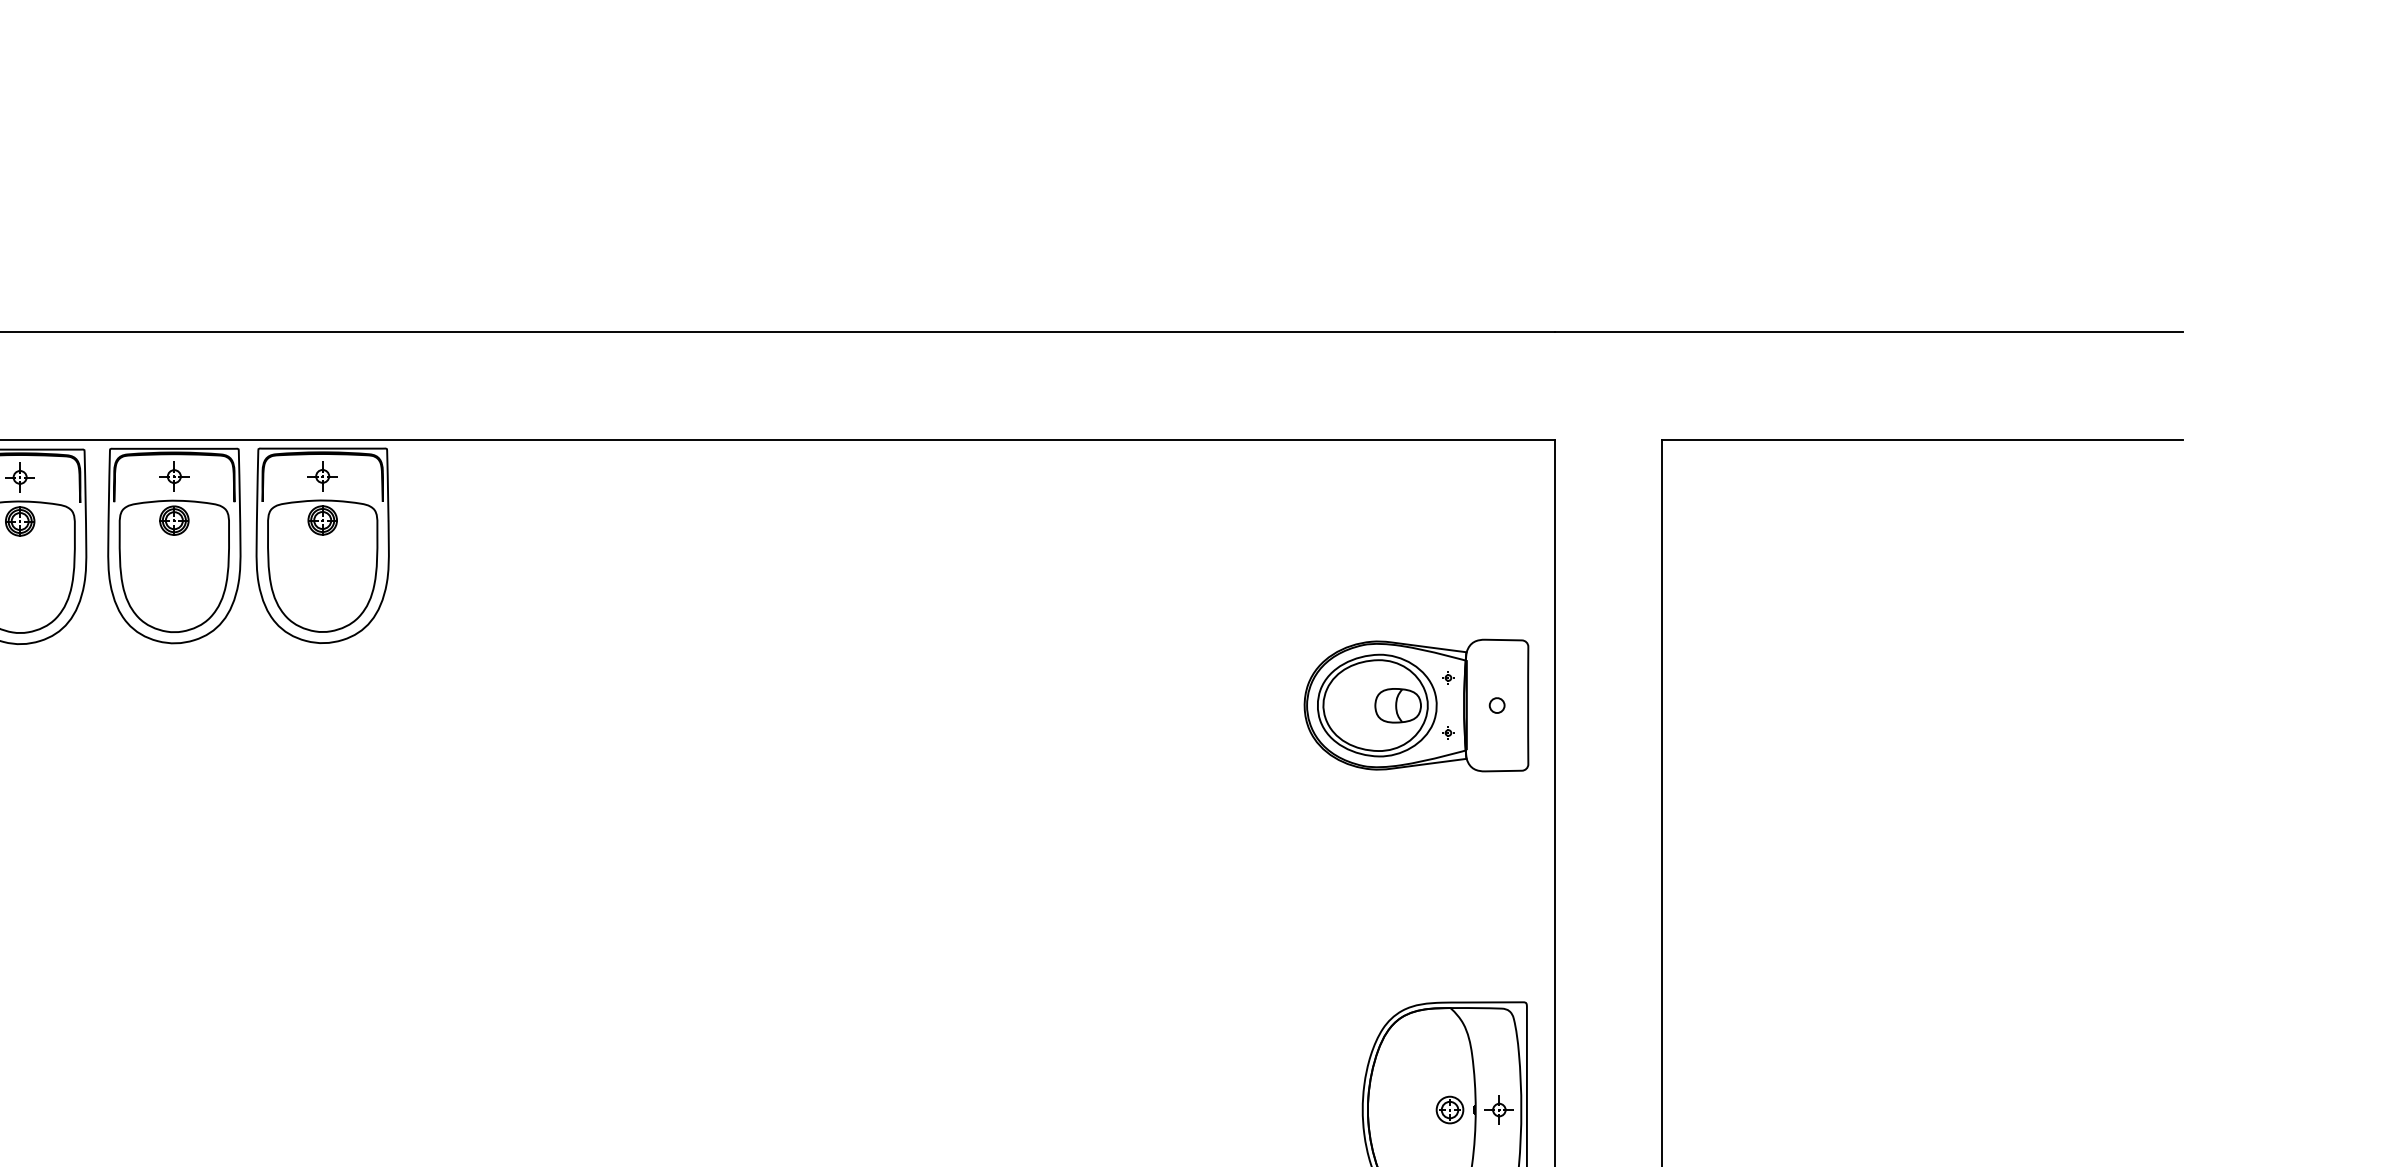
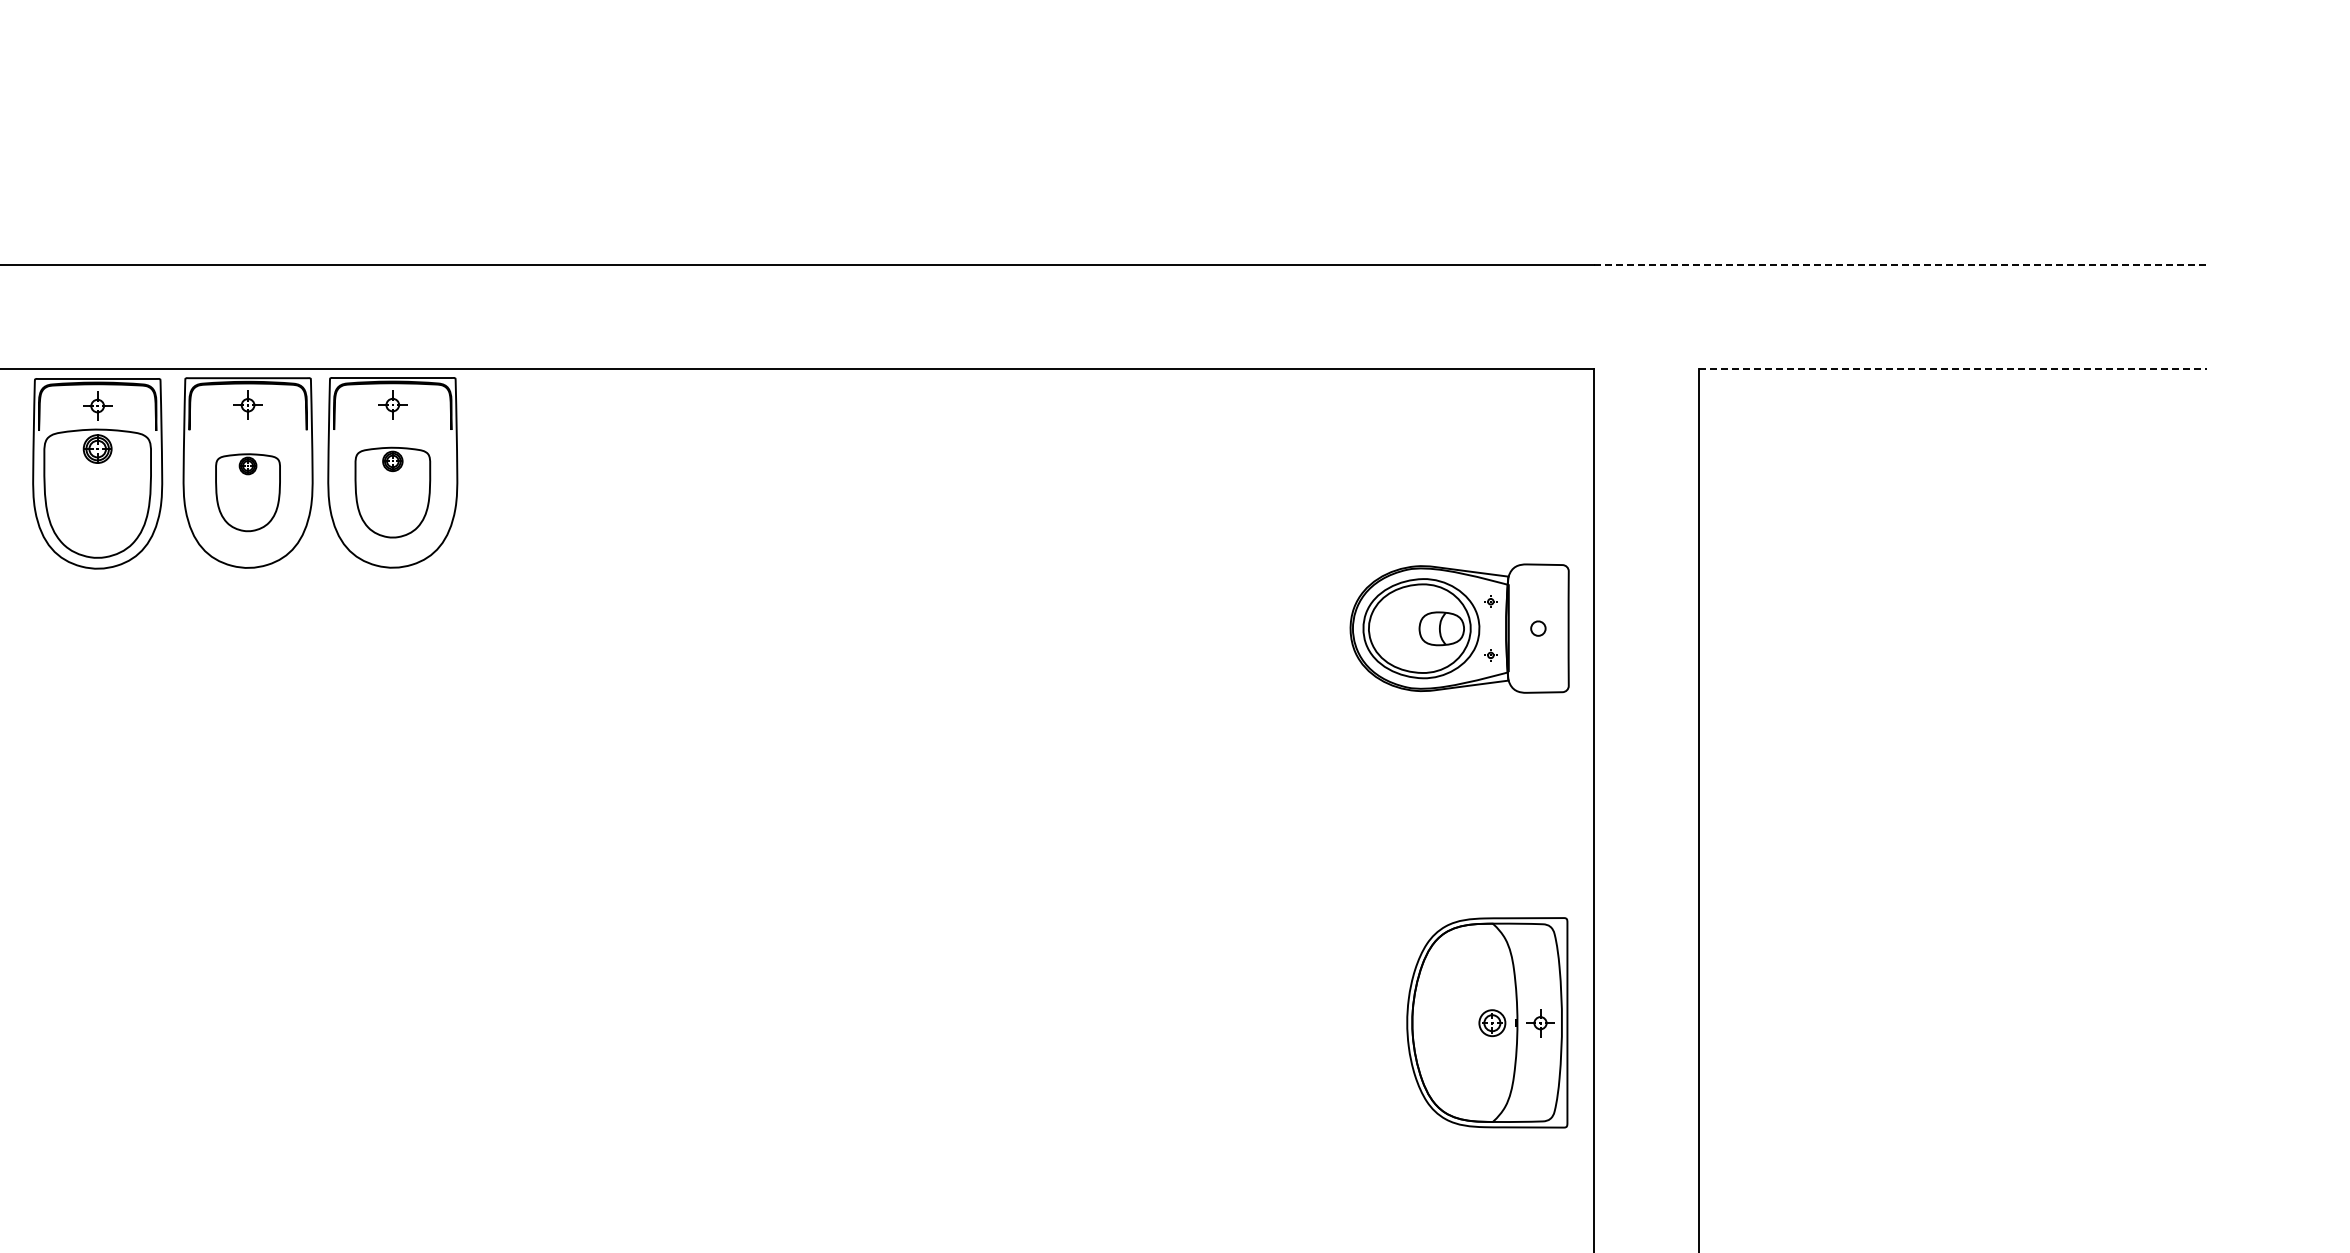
line: (1869, 332) -> (1901, 264), solid -> dashed
line: (1922, 439) -> (1953, 369), solid -> dashed
part: (173, 565) -> (247, 492), size x0.6
part: (322, 565) -> (392, 492), size x0.7

